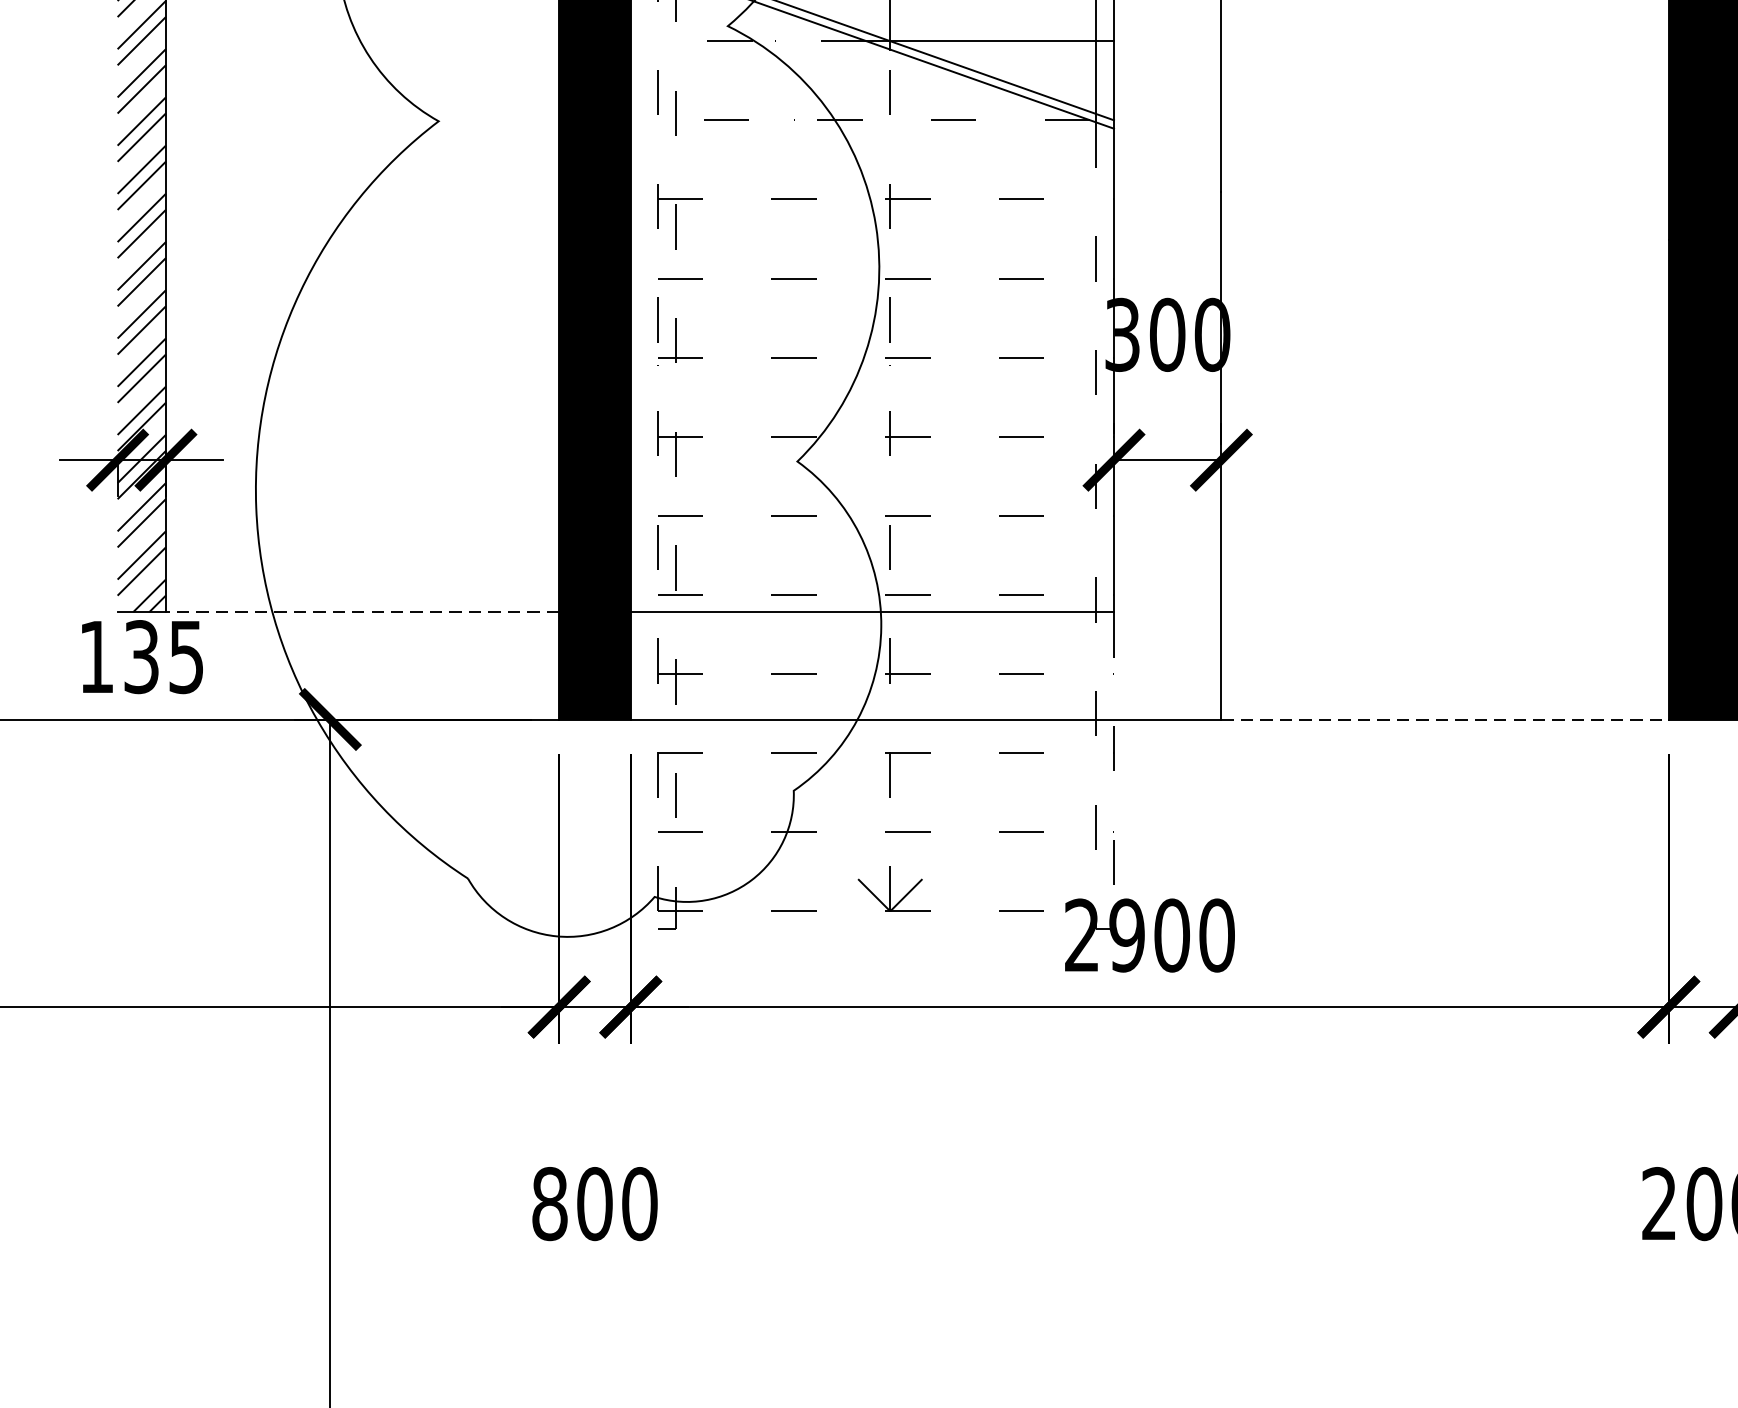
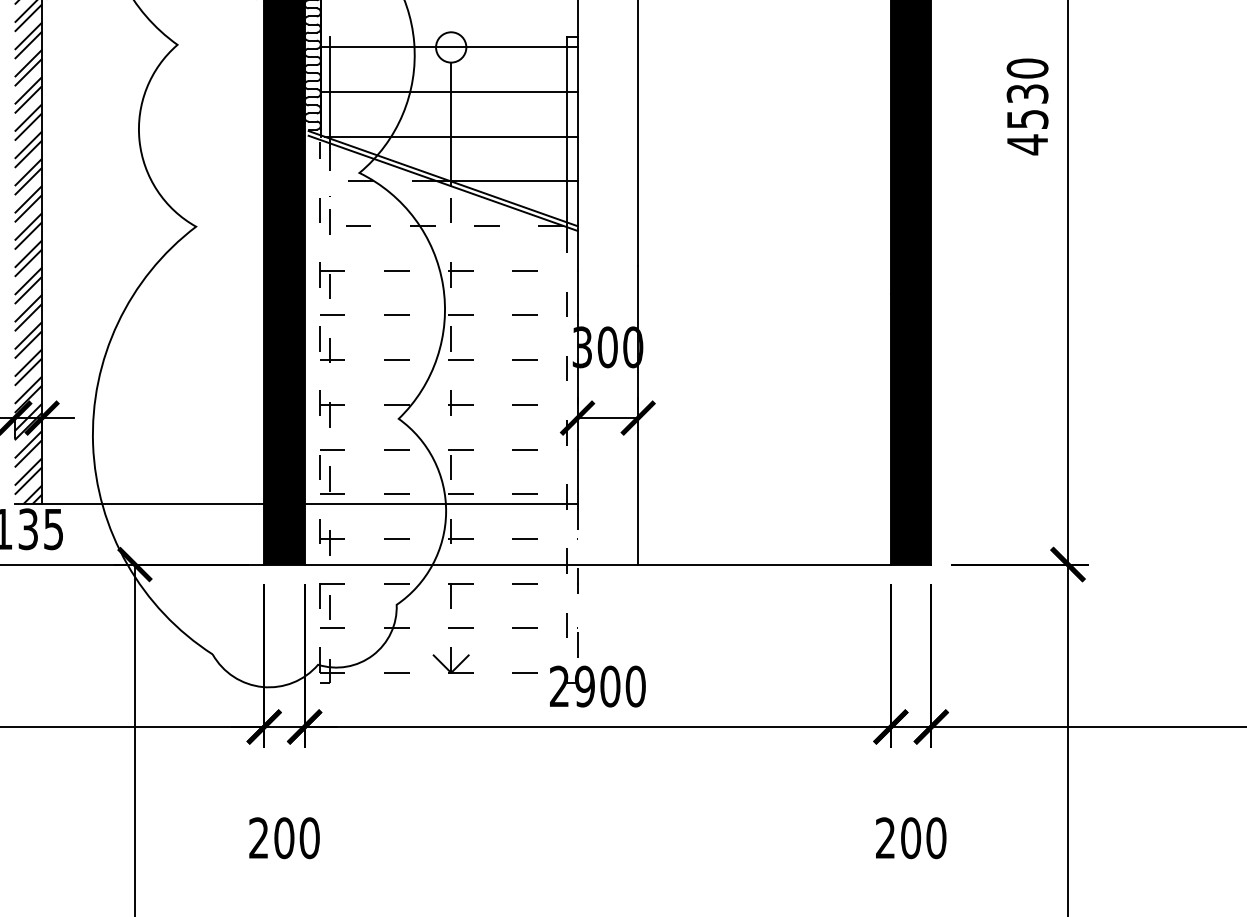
line: (361, 611) -> (152, 503), dashed -> solid
line: (1446, 719) -> (765, 564), dashed -> solid
text: (549, 1204) -> (258, 838), 800 -> 200

